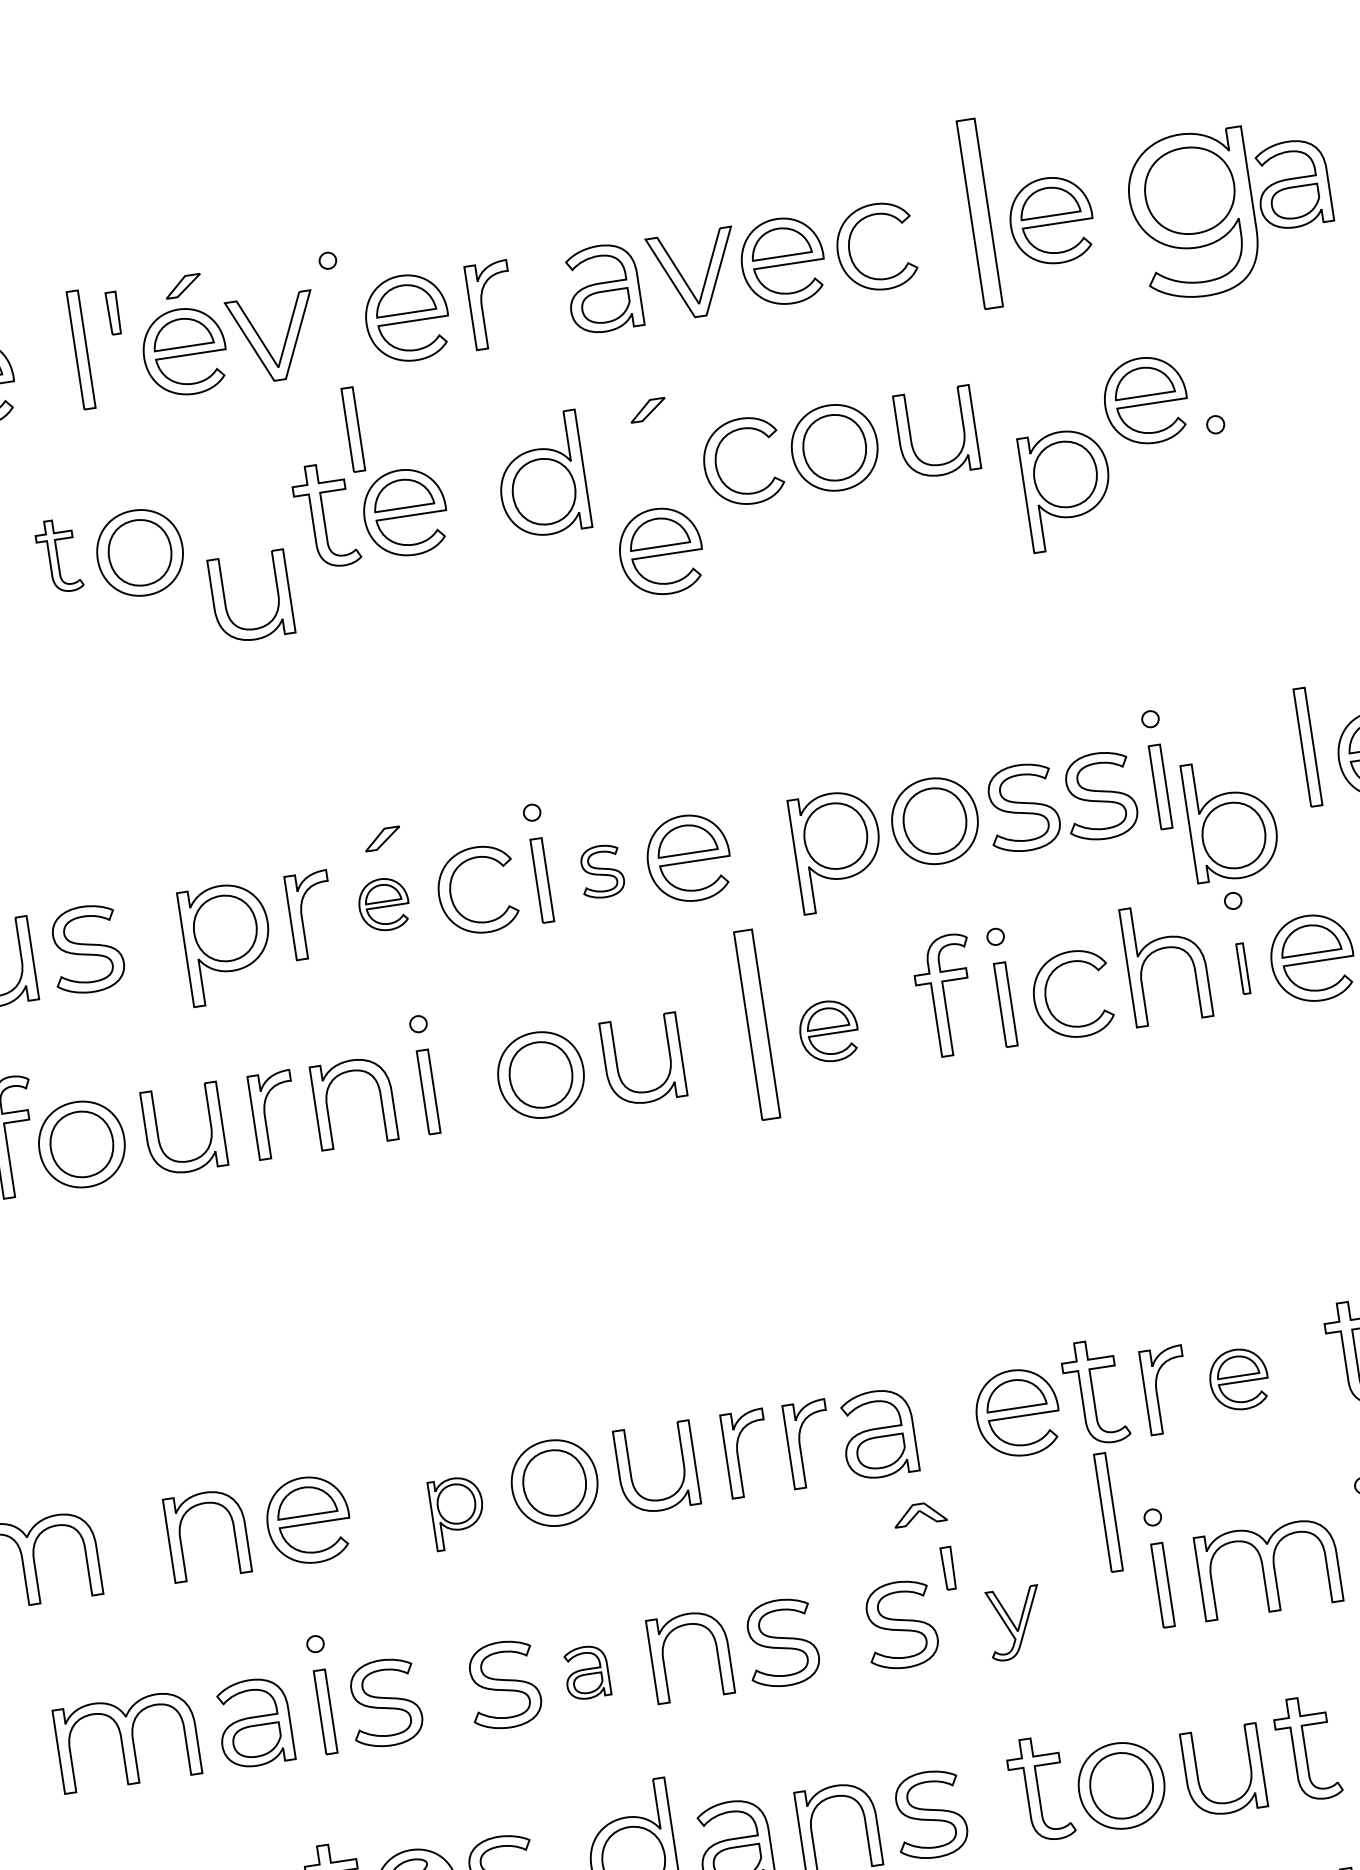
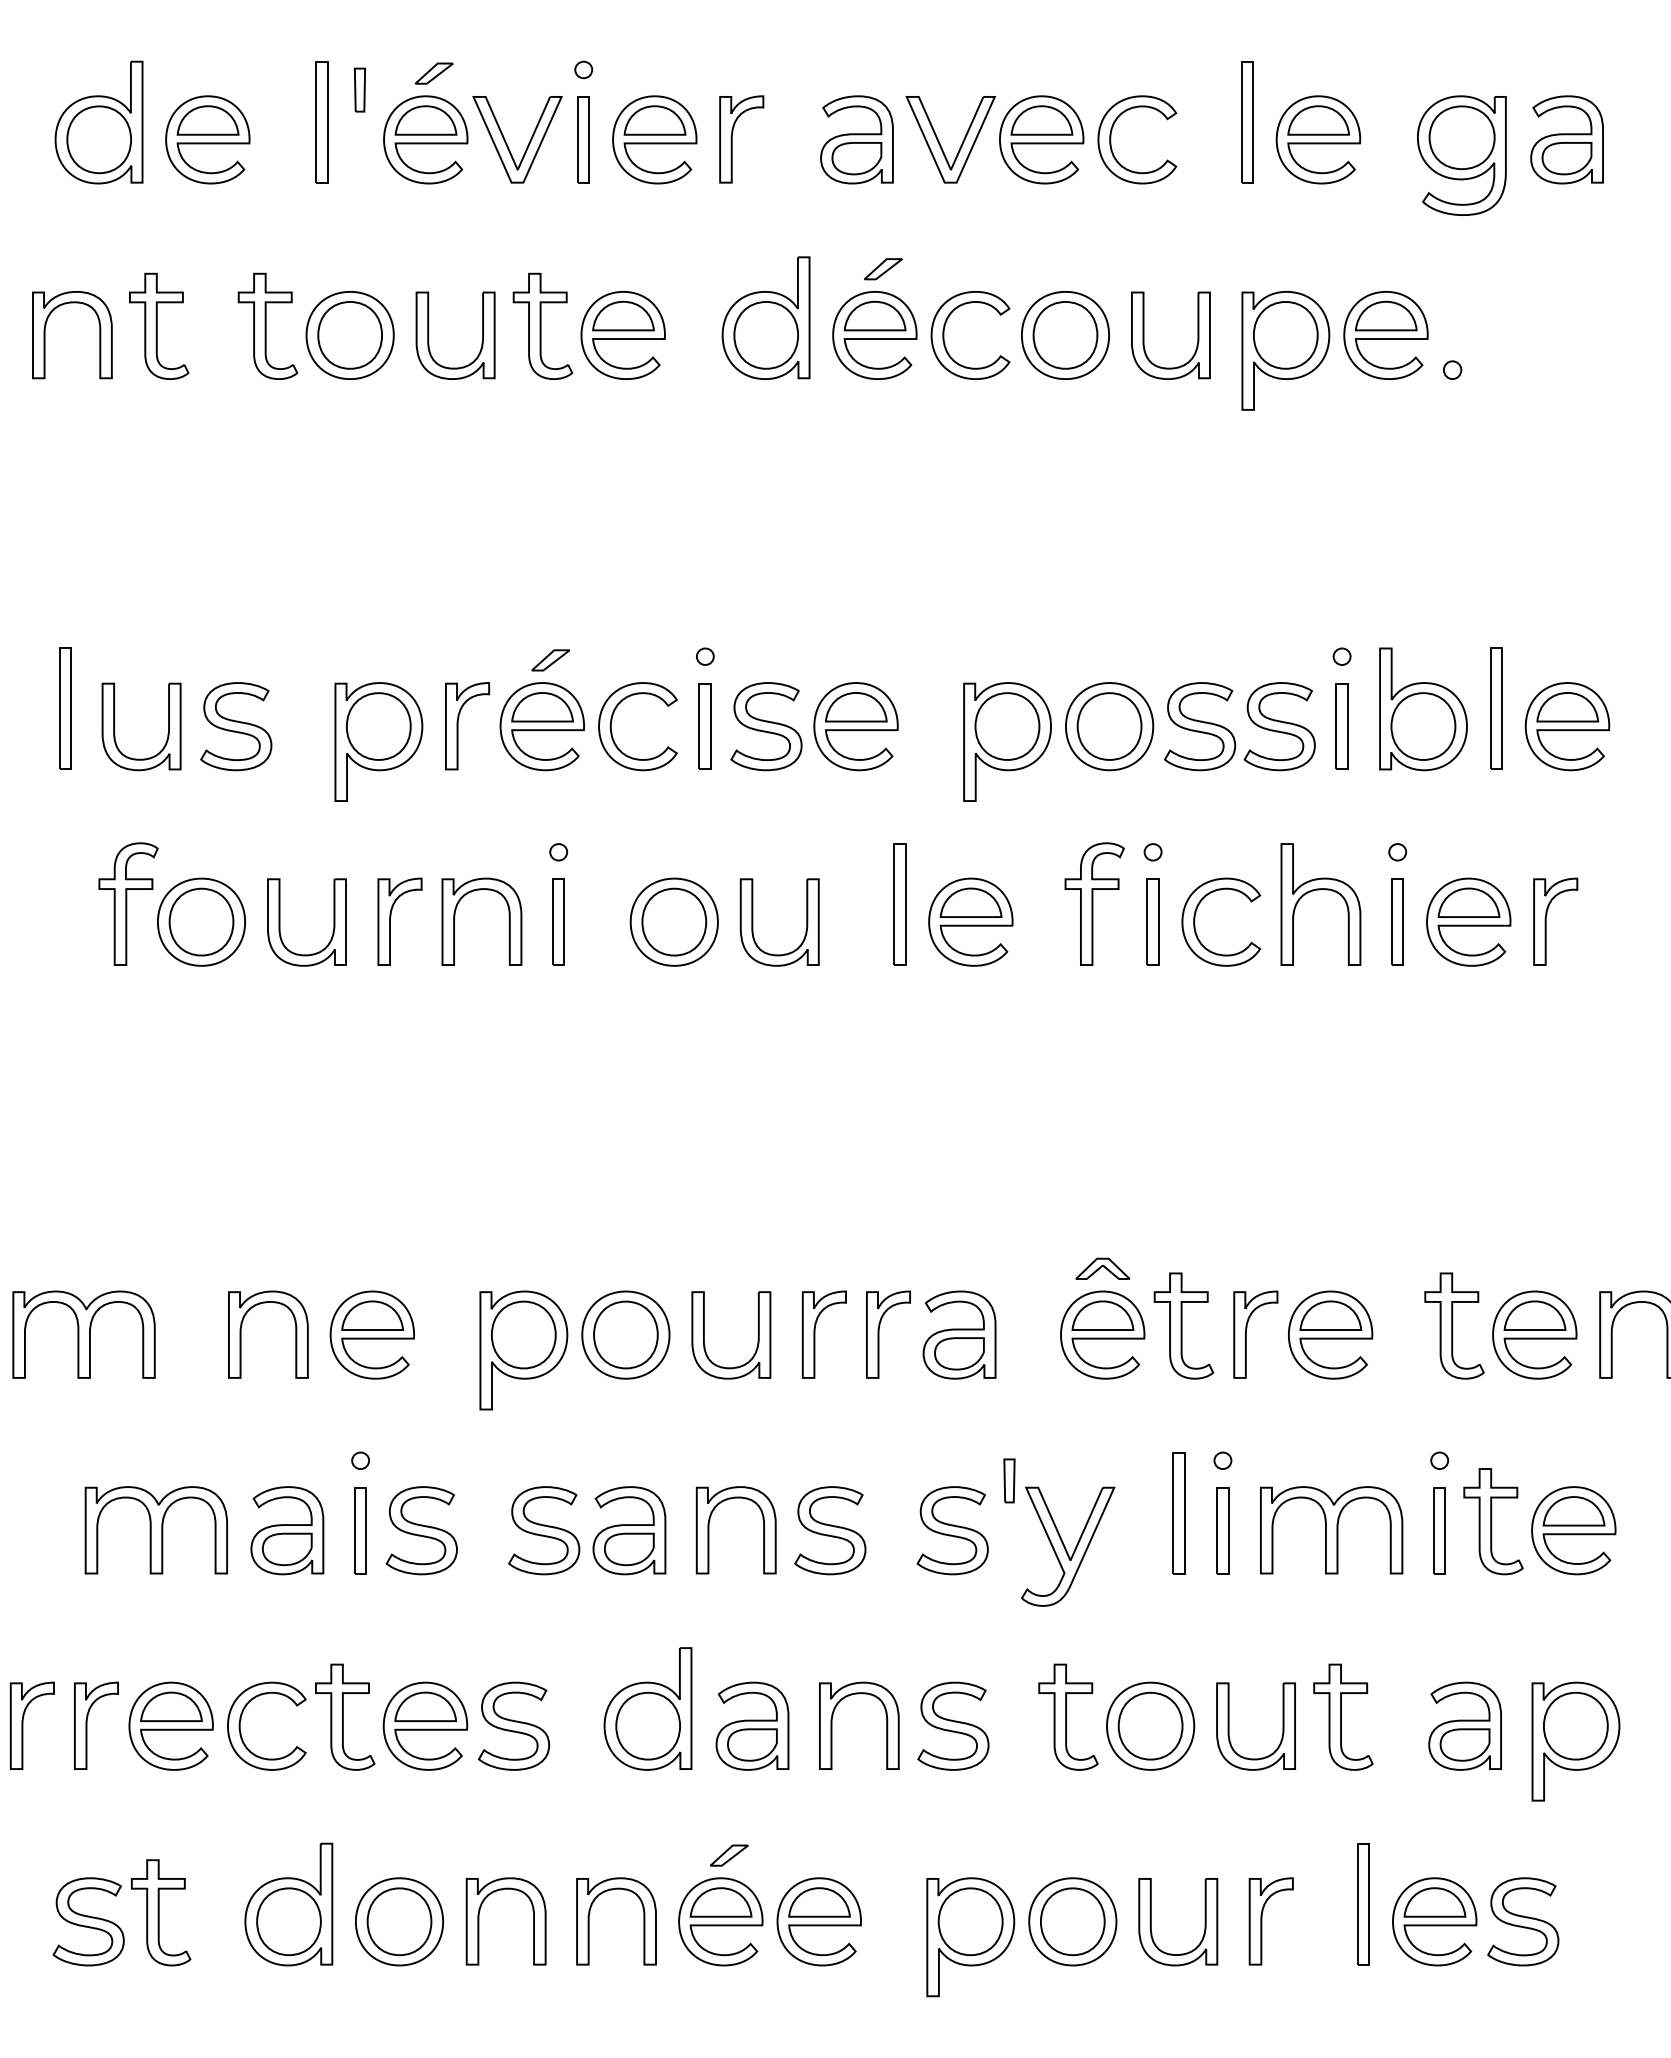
part: (980, 214) -> (1247, 122), size x0.62
part: (1192, 214) -> (1461, 155), size x0.71
part: (353, 429) -> (583, 139), moved
part: (1067, 489) -> (1285, 350), moved
part: (660, 551) -> (874, 335), moved
part: (58, 555) -> (267, 325), size x1.43
part: (226, 600) -> (429, 335), moved
part: (1231, 818) -> (1423, 709), moved
part: (601, 871) -> (766, 726), size x1.67
part: (383, 904) -> (541, 726), size x1.67
part: (1243, 968) -> (1397, 921), size x1.67
part: (757, 1024) -> (899, 904), size x0.62
part: (828, 1030) -> (970, 921), size x1.43
part: (1238, 1379) -> (1330, 1334), size x1.43
part: (457, 1513) -> (523, 1350), size x1.67
part: (919, 1513) -> (1102, 1268), moved
part: (1108, 1513) -> (1178, 1513), moved
part: (1015, 1623) -> (1068, 1546), size x1.67
part: (586, 1672) -> (629, 1530), size x1.67

